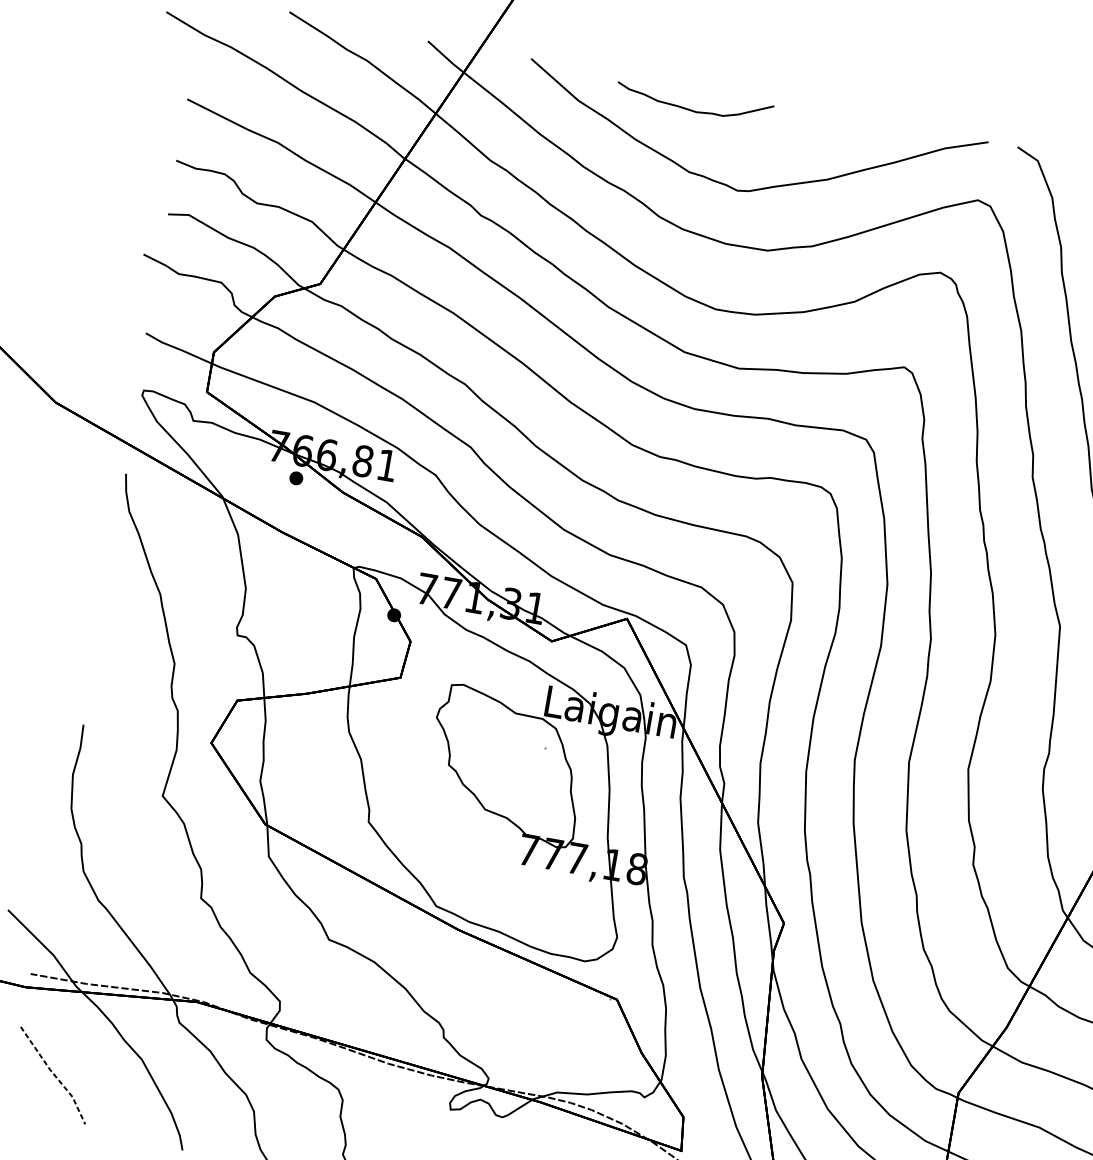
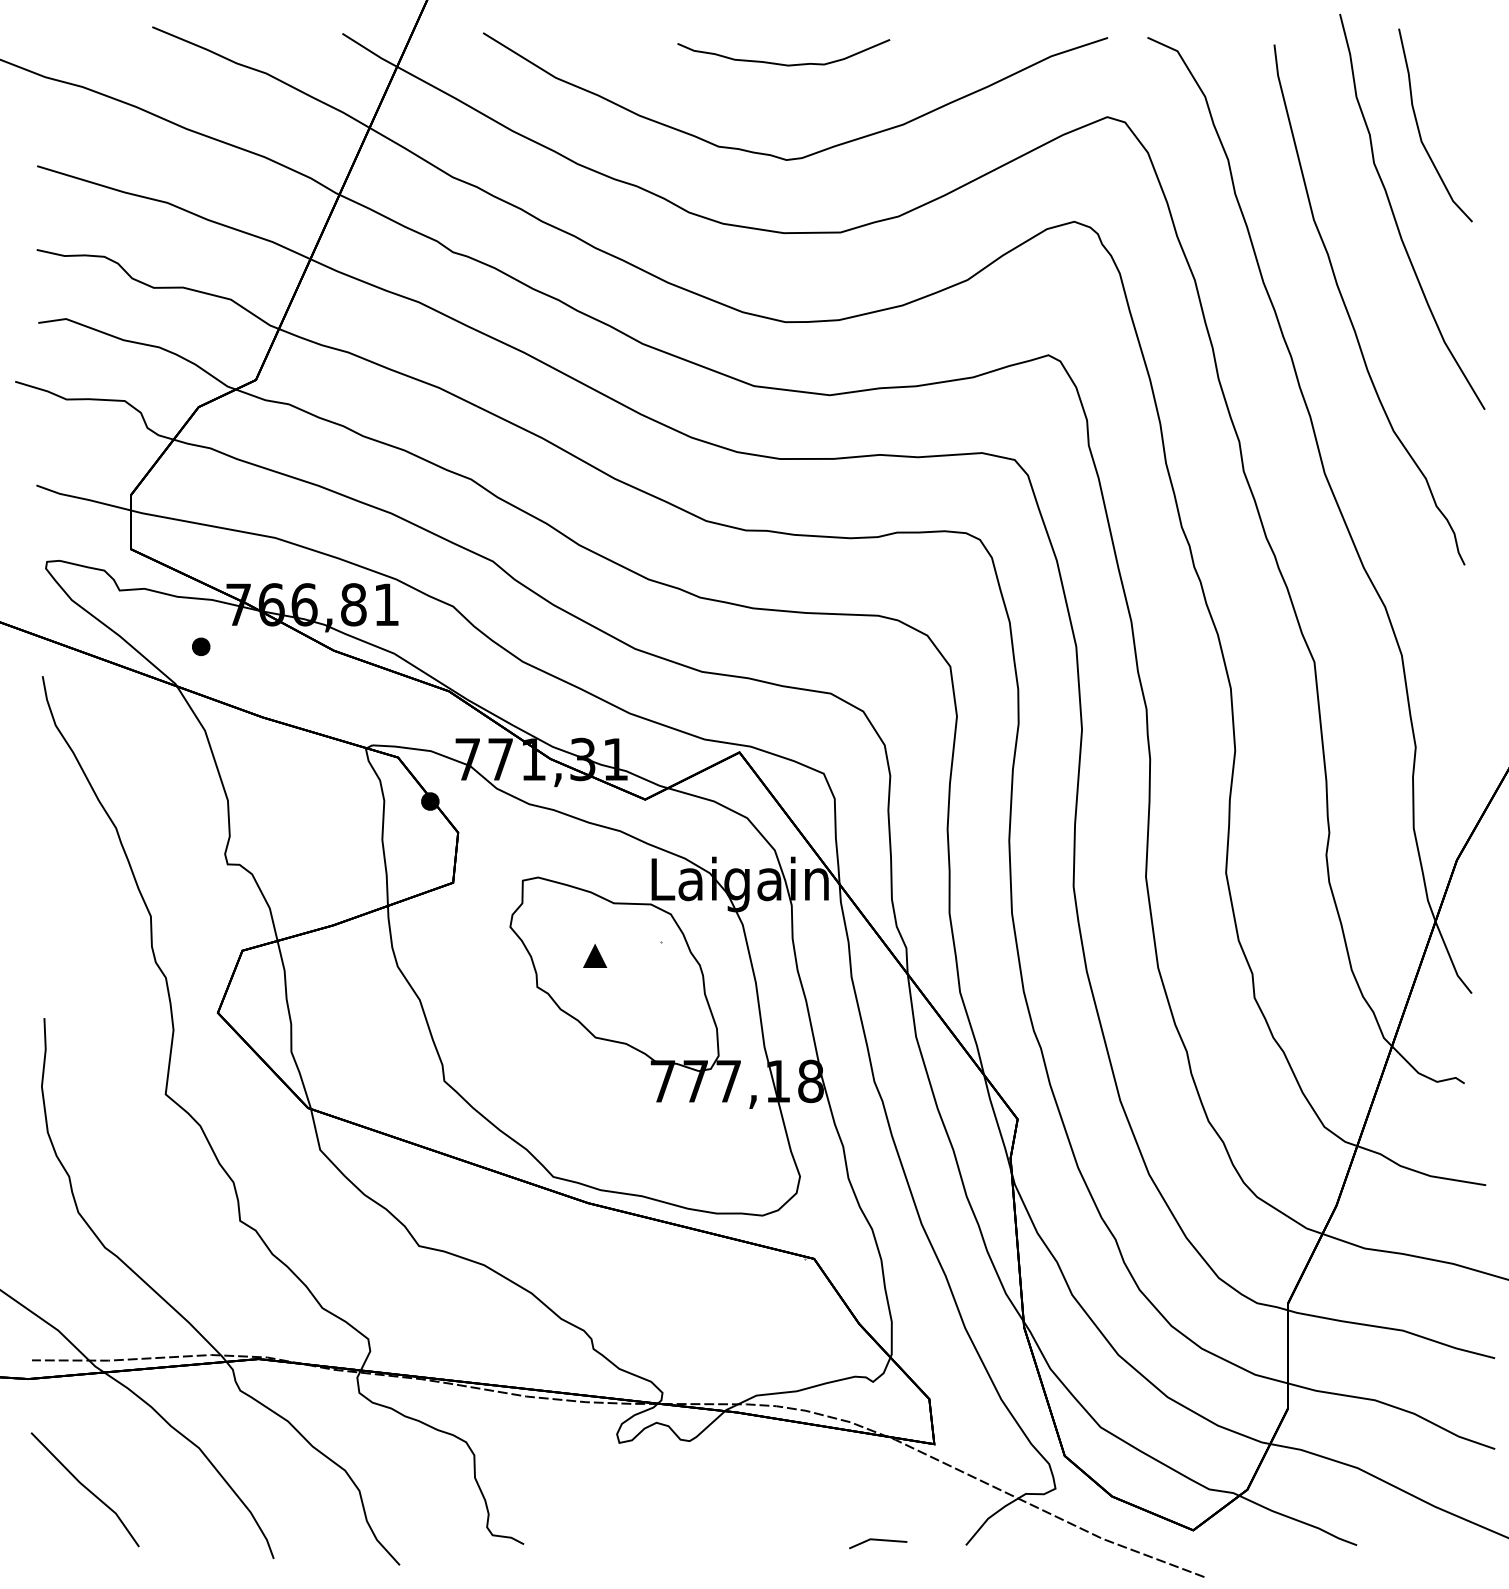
curve: (692, 109) -> (782, 63), moved
part: (296, 478) -> (201, 646), moved
part: (495, 749) -> (595, 955), added
line: (54, 1075) -> (87, 1489), dashed -> solid

